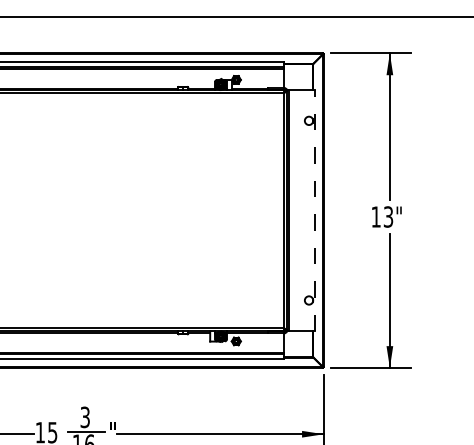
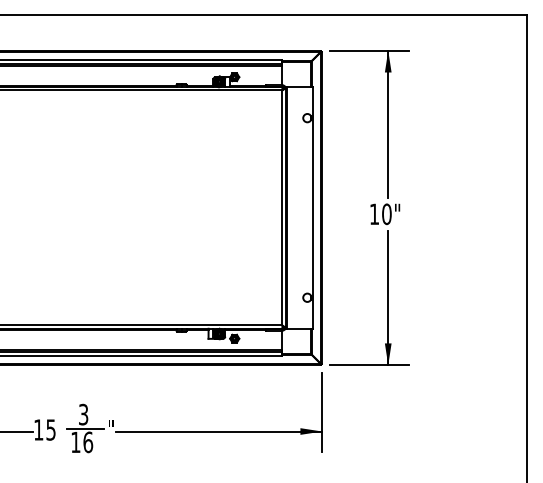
line: (315, 210) -> (313, 207), dashed -> solid
text: (388, 217) -> (386, 214), 13" -> 10"

